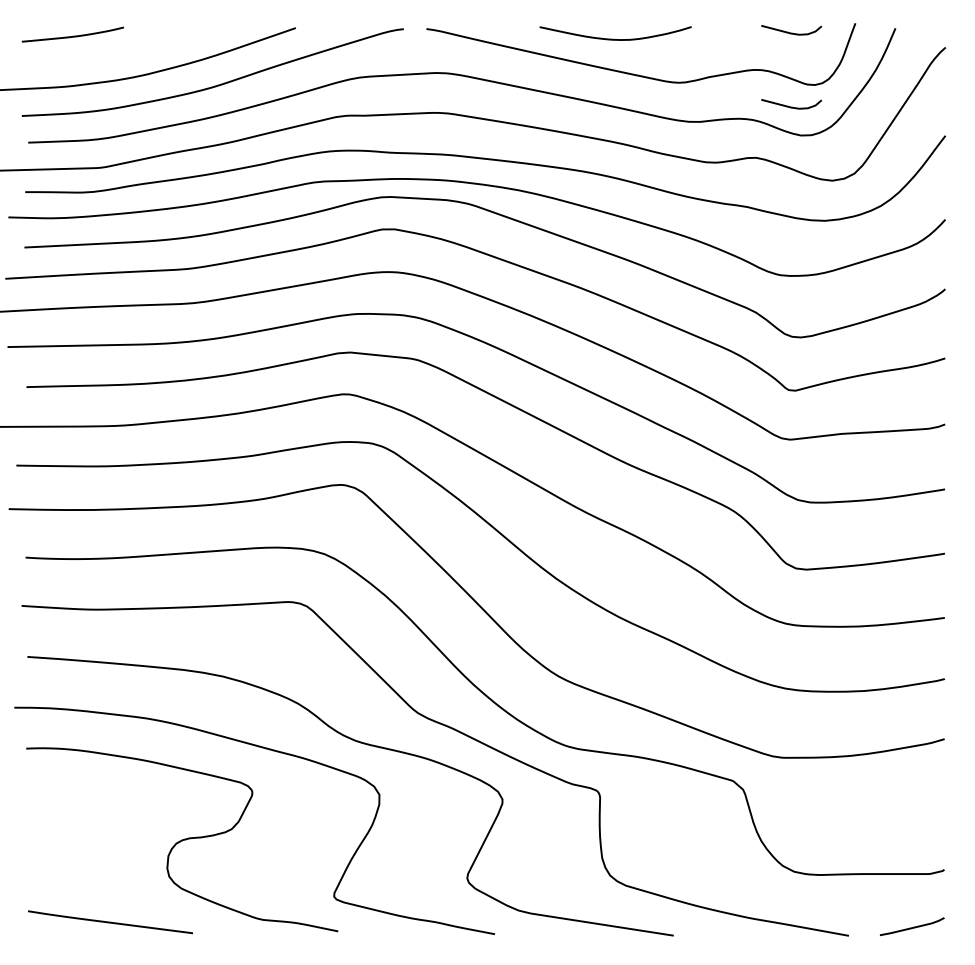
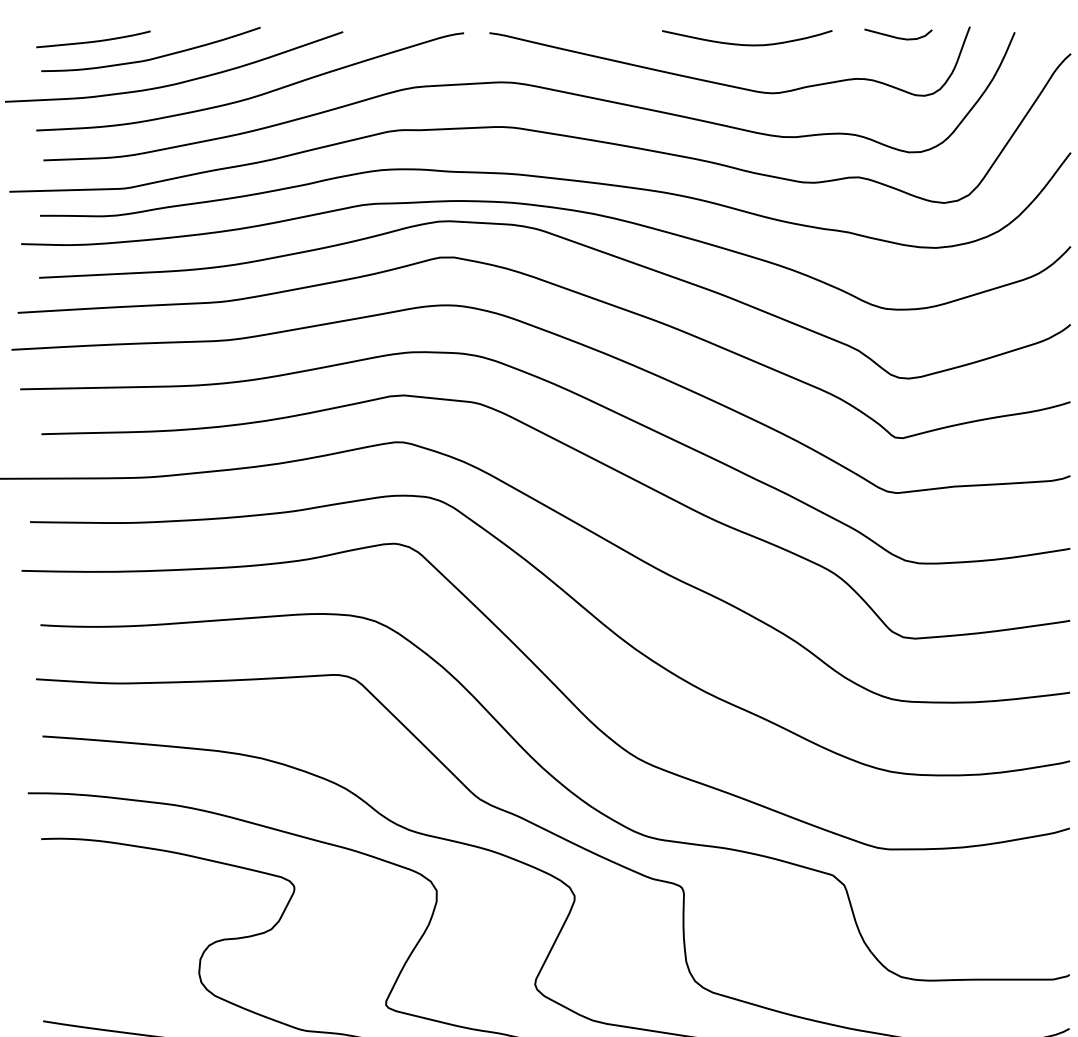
curve: (614, 38) -> (745, 43), moved
curve: (127, 50) -> (154, 57), added
curve: (791, 106) -> (898, 119), removed

